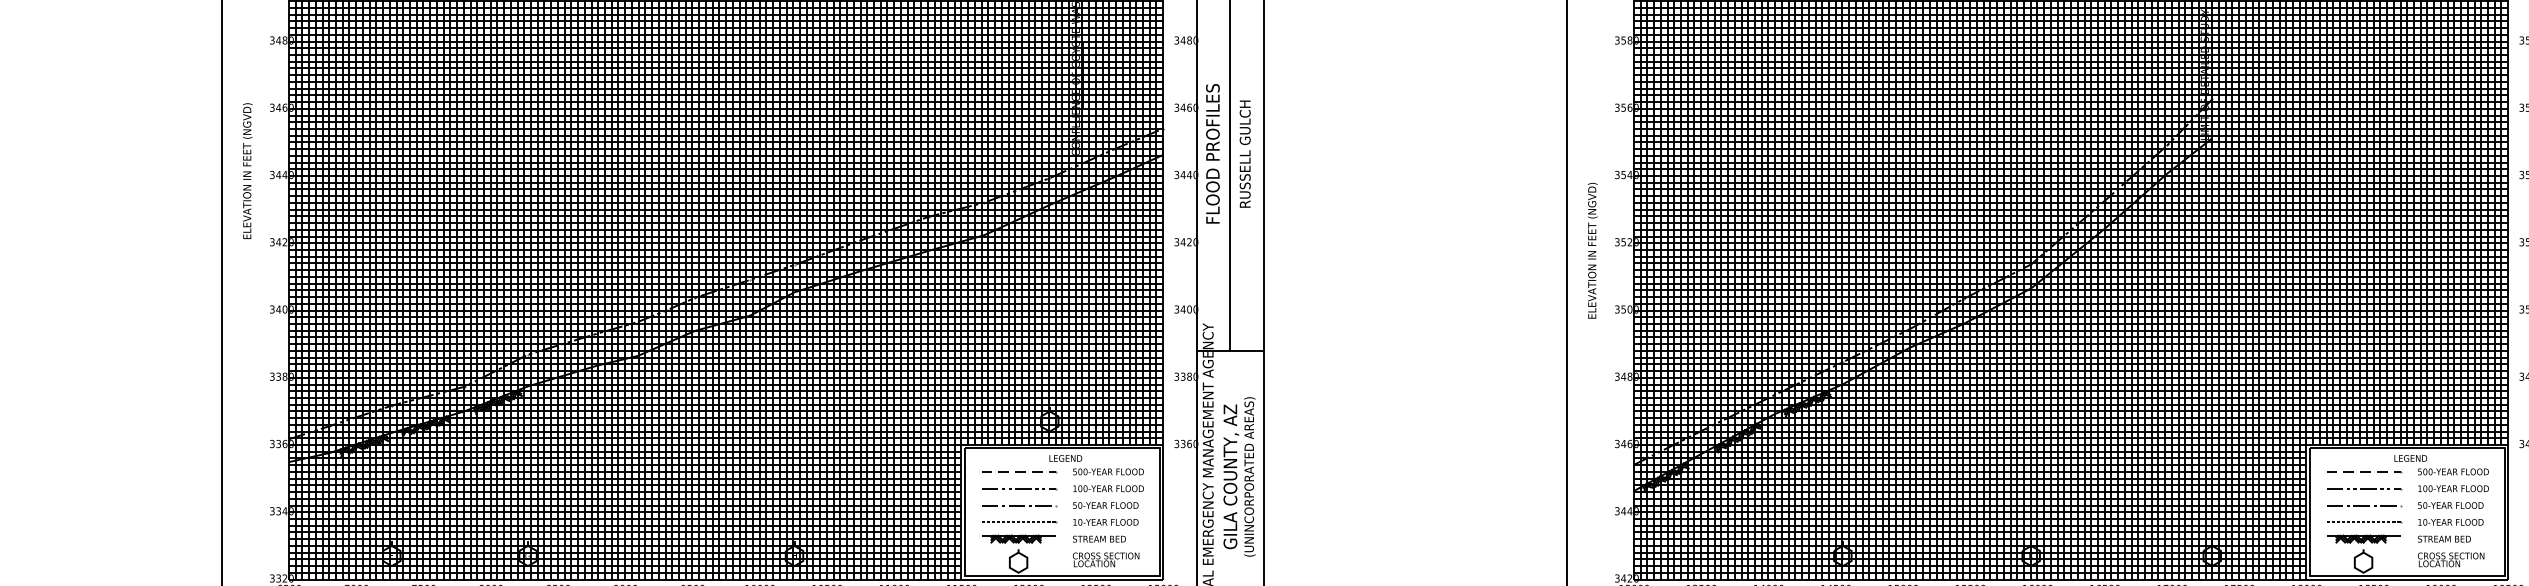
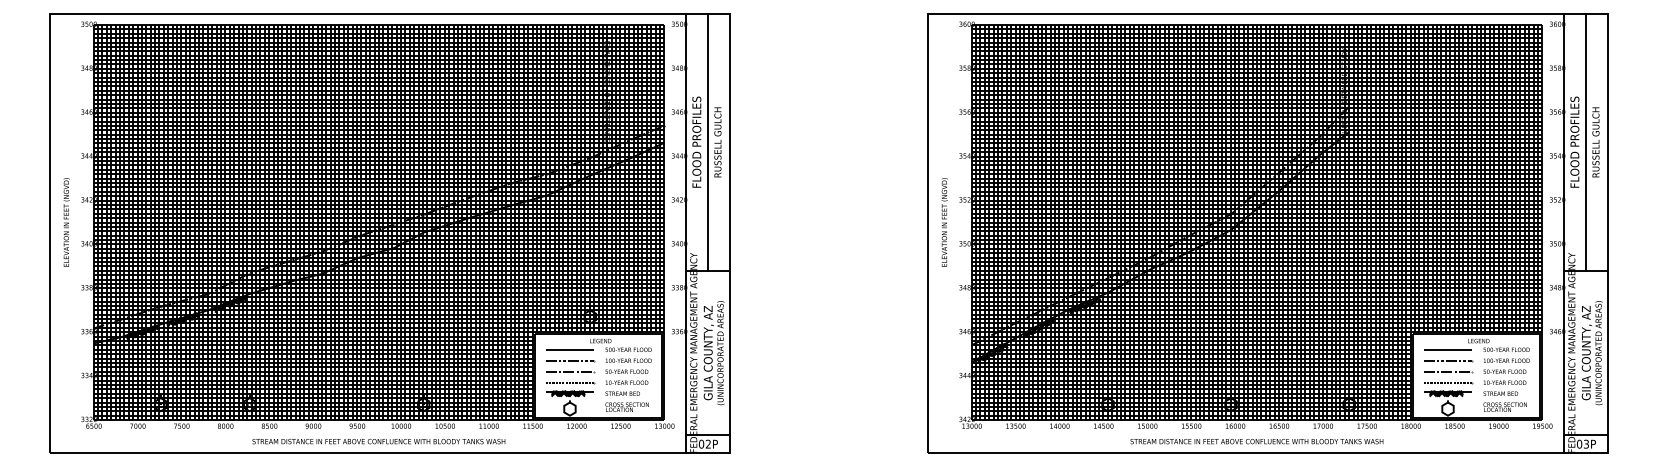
text: (247, 171) -> (66, 222), moved
text: (1592, 250) -> (944, 222), moved
line: (1019, 471) -> (570, 349), dashed -> solid
line: (2364, 471) -> (1448, 349), dashed -> solid

